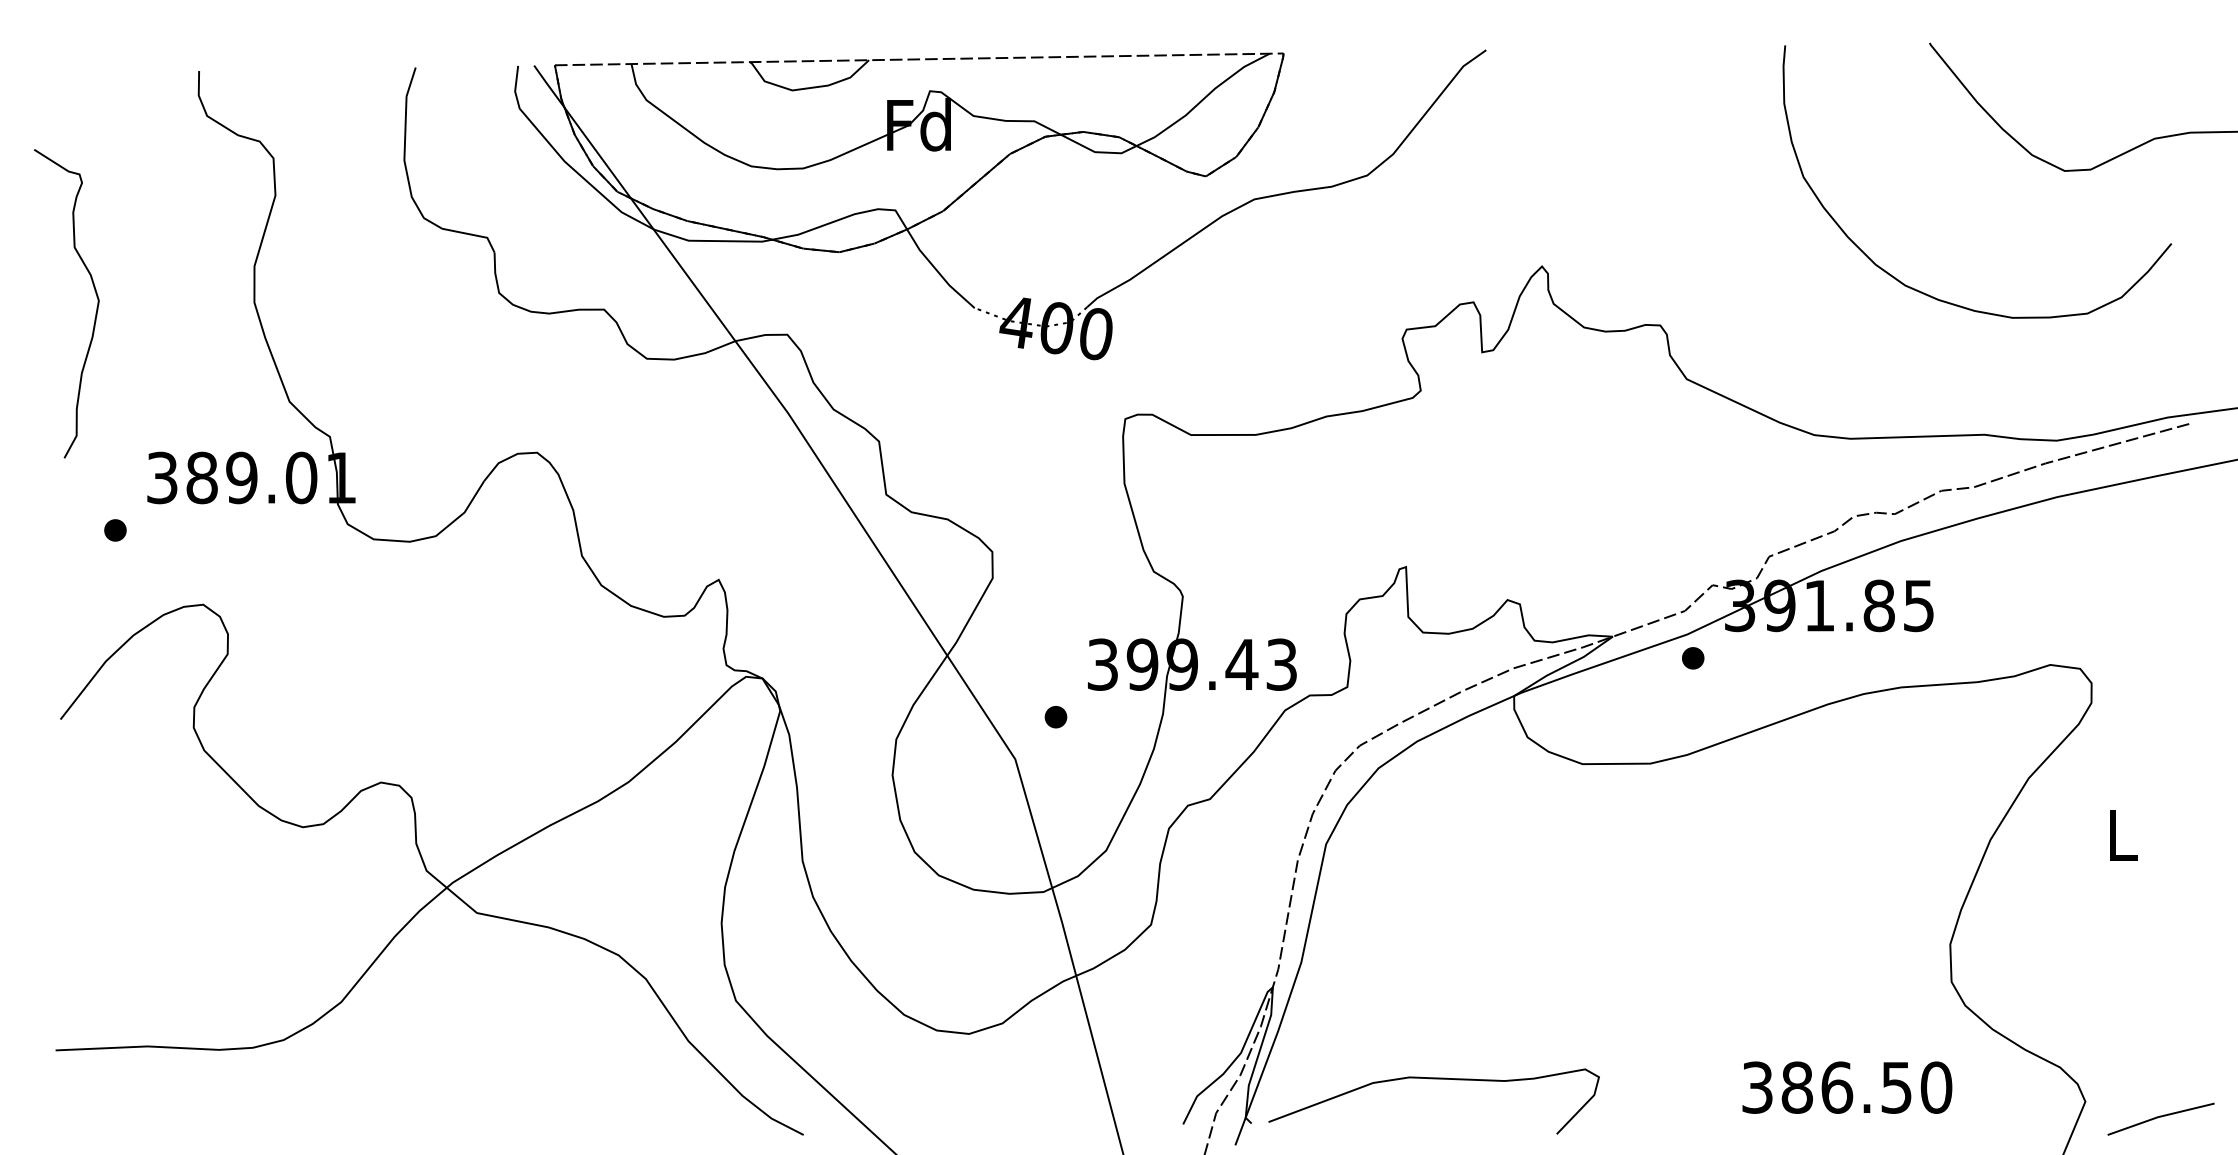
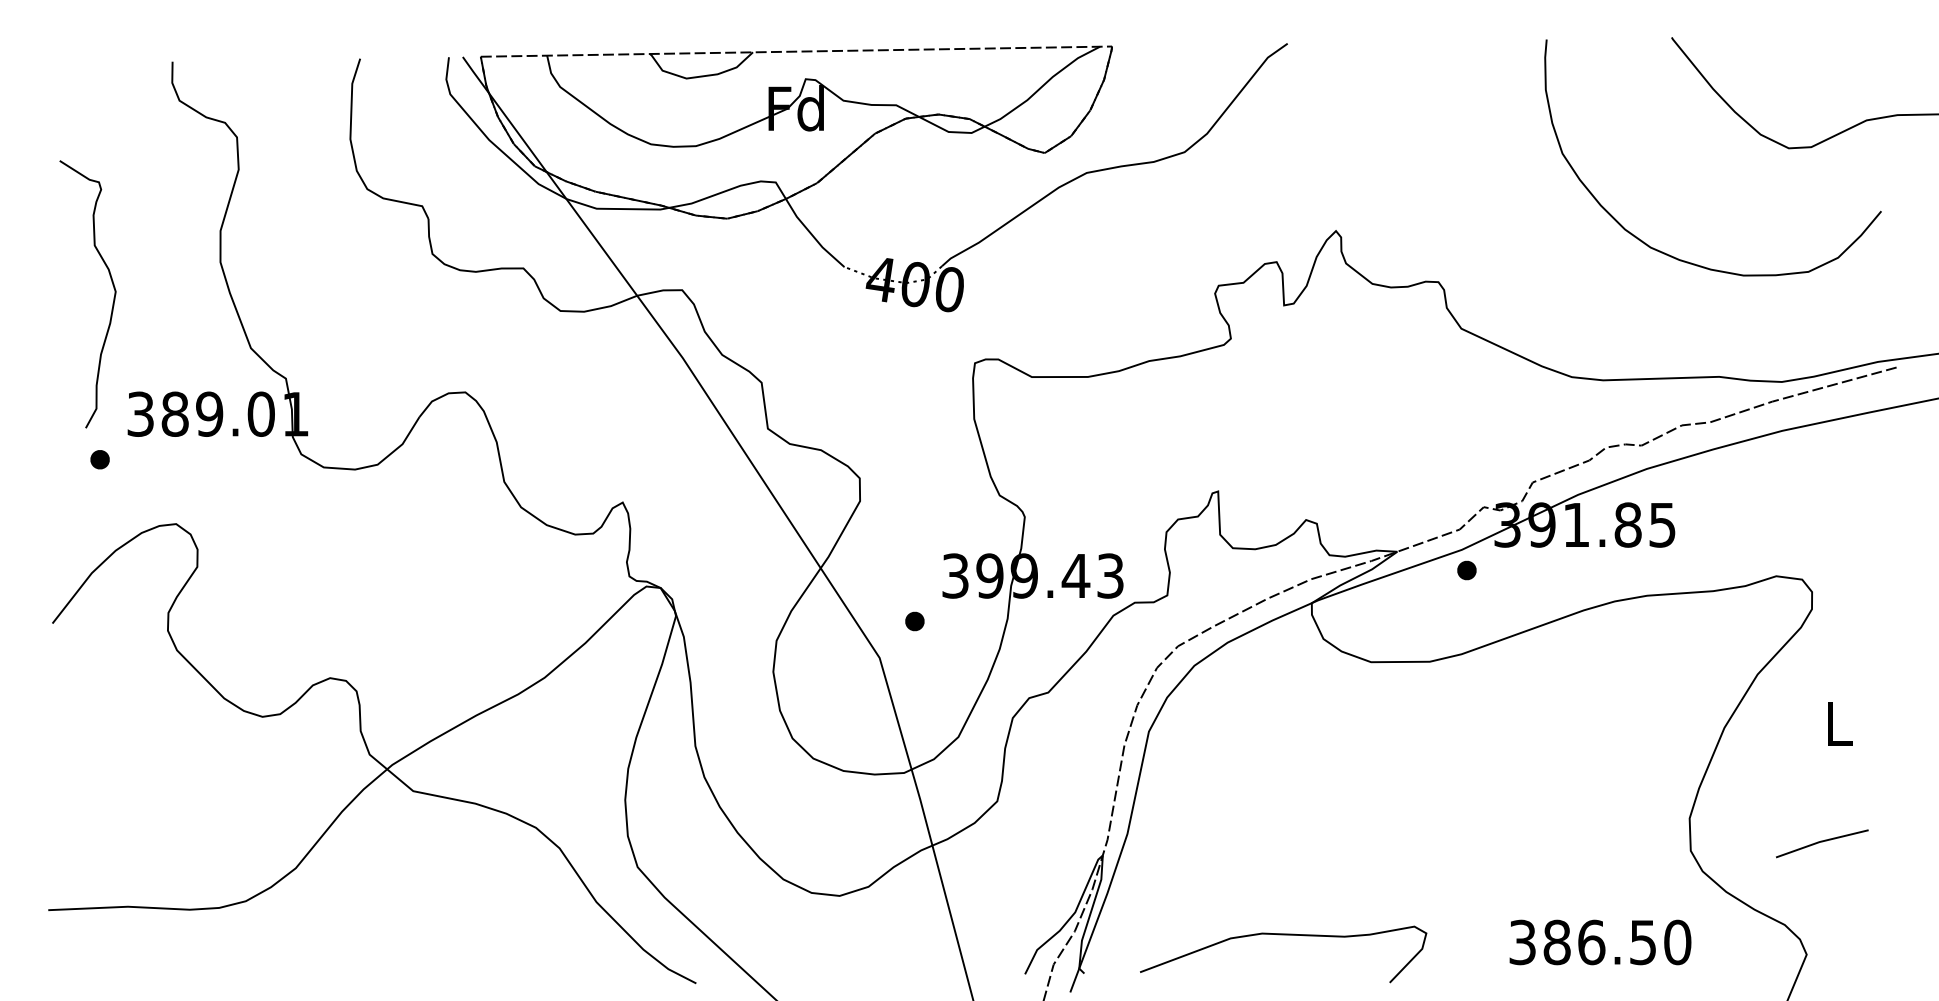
curve: (96, 307) -> (113, 297), moved
curve: (1434, 1079) -> (1283, 935), moved
line: (2161, 1117) -> (1822, 842), moved

